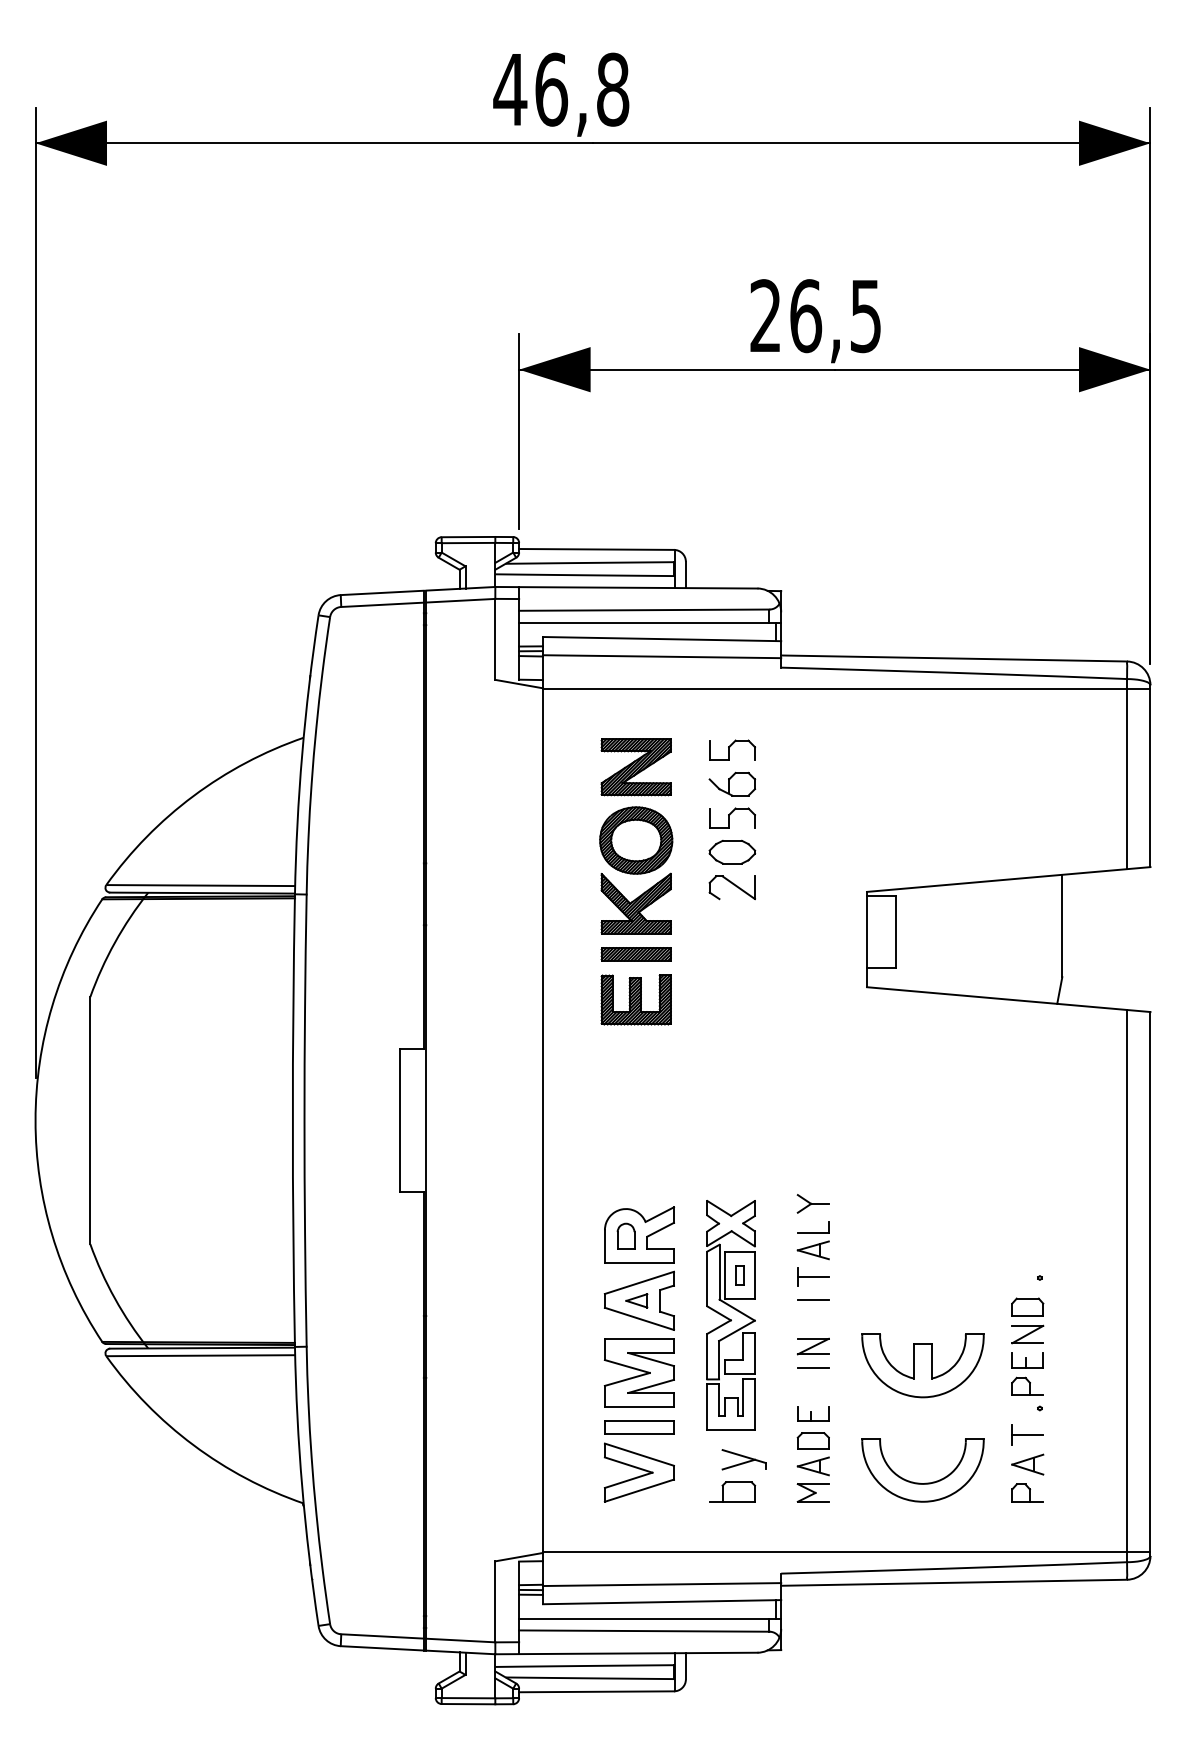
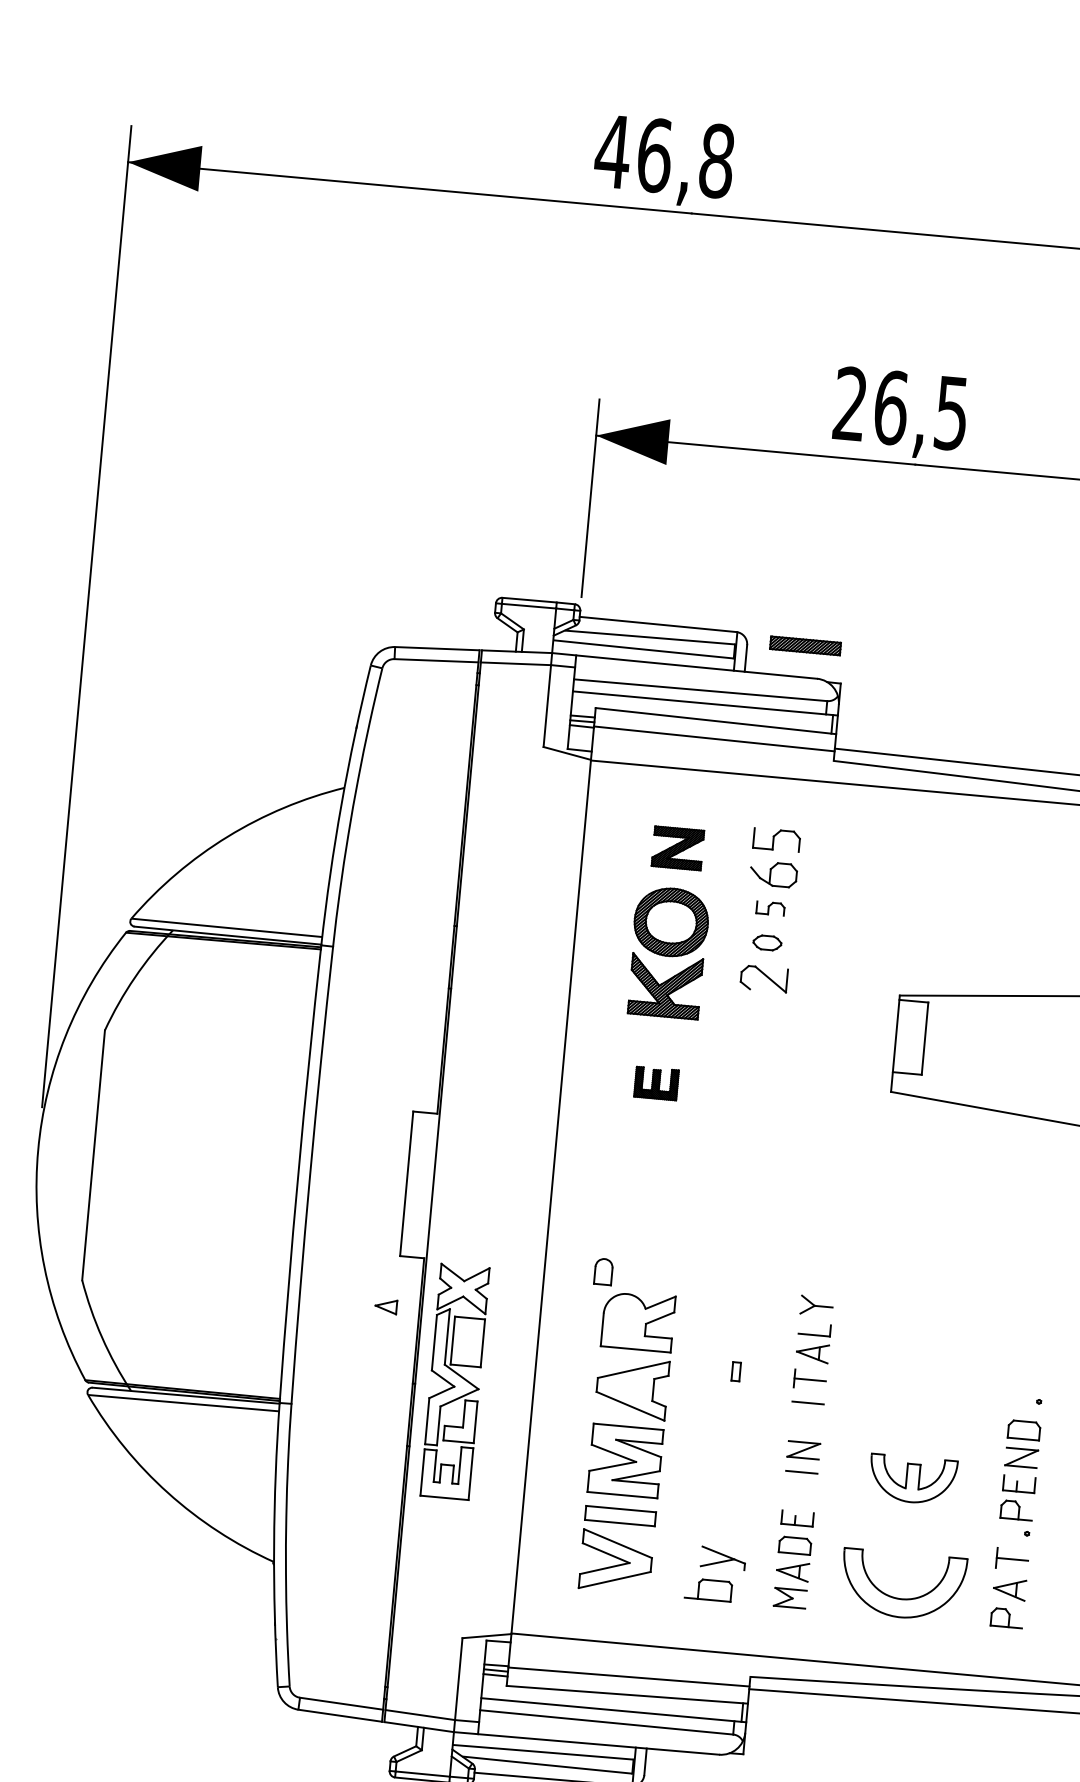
part: (635, 767) -> (677, 848), size x0.7
part: (732, 817) -> (770, 907), size x0.6
part: (732, 851) -> (767, 942), size x0.6
part: (635, 954) -> (804, 646), moved
part: (635, 999) -> (655, 1083), size x0.6
part: (625, 1235) -> (603, 1270), moved
part: (636, 1300) -> (385, 1306), moved
part: (730, 1315) -> (454, 1381), moved
part: (922, 1365) -> (912, 1479), size x0.7

